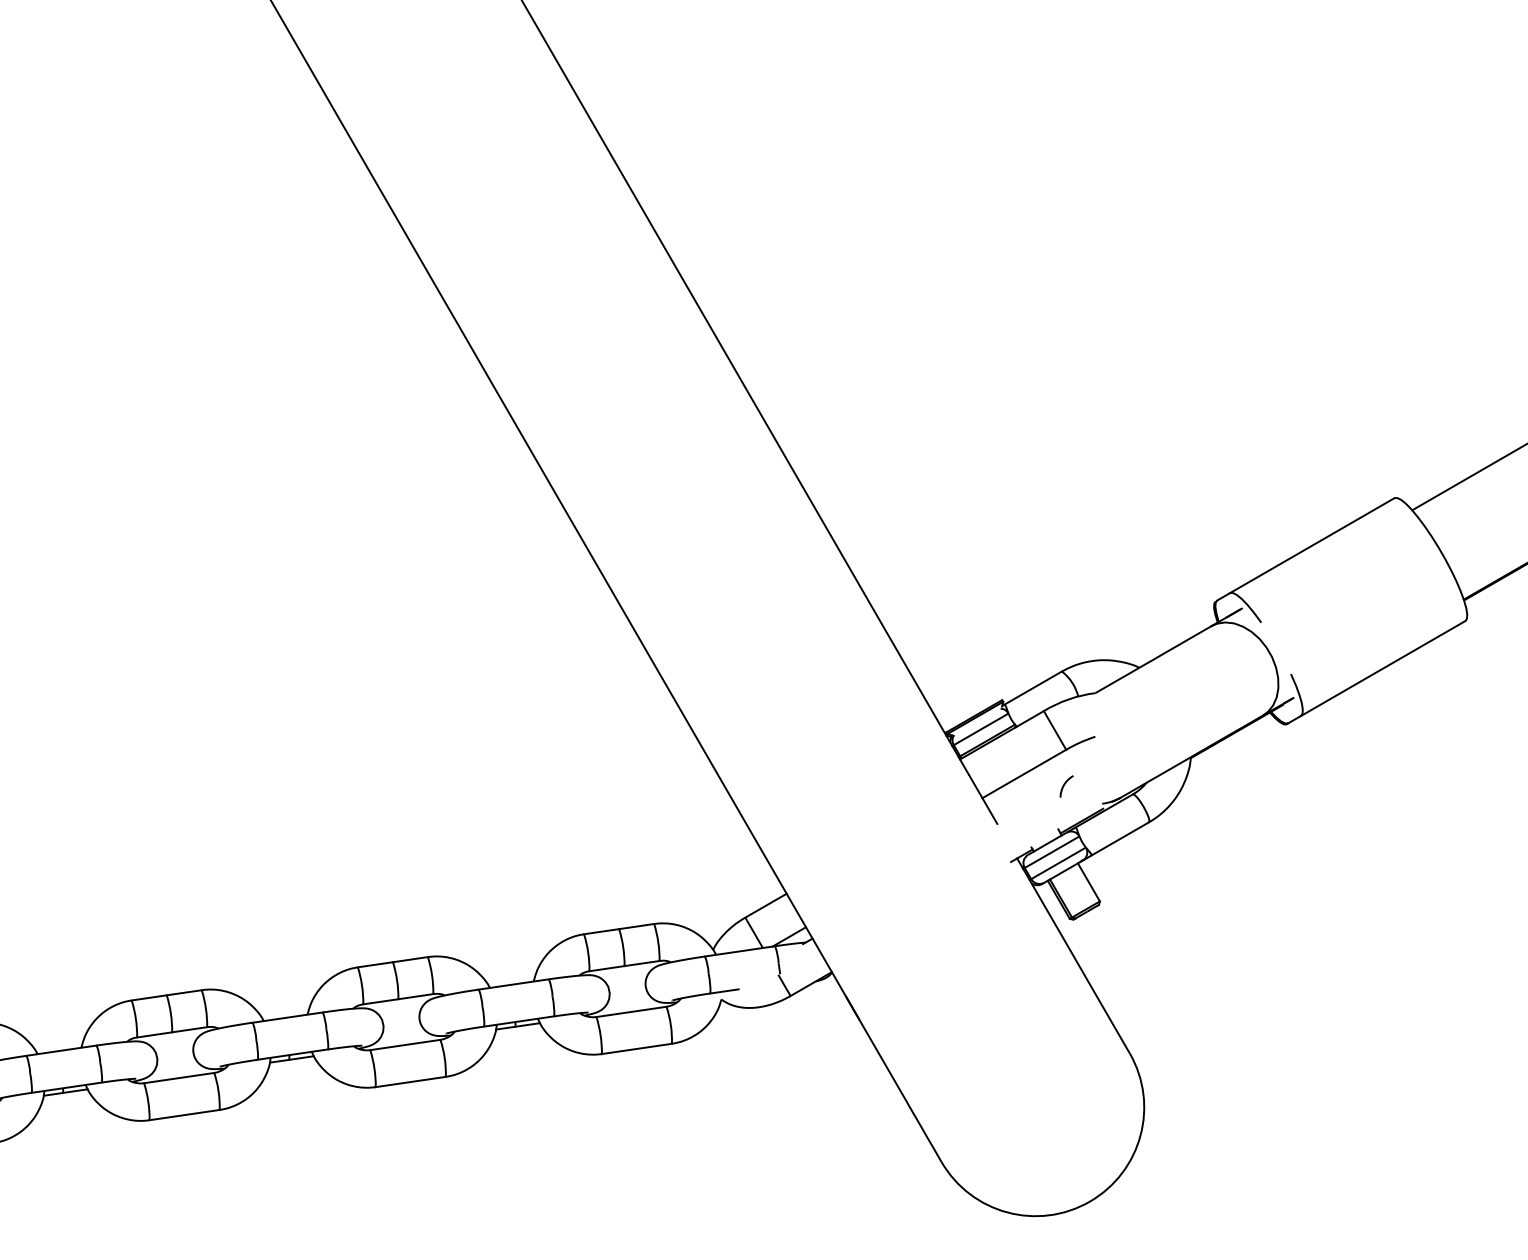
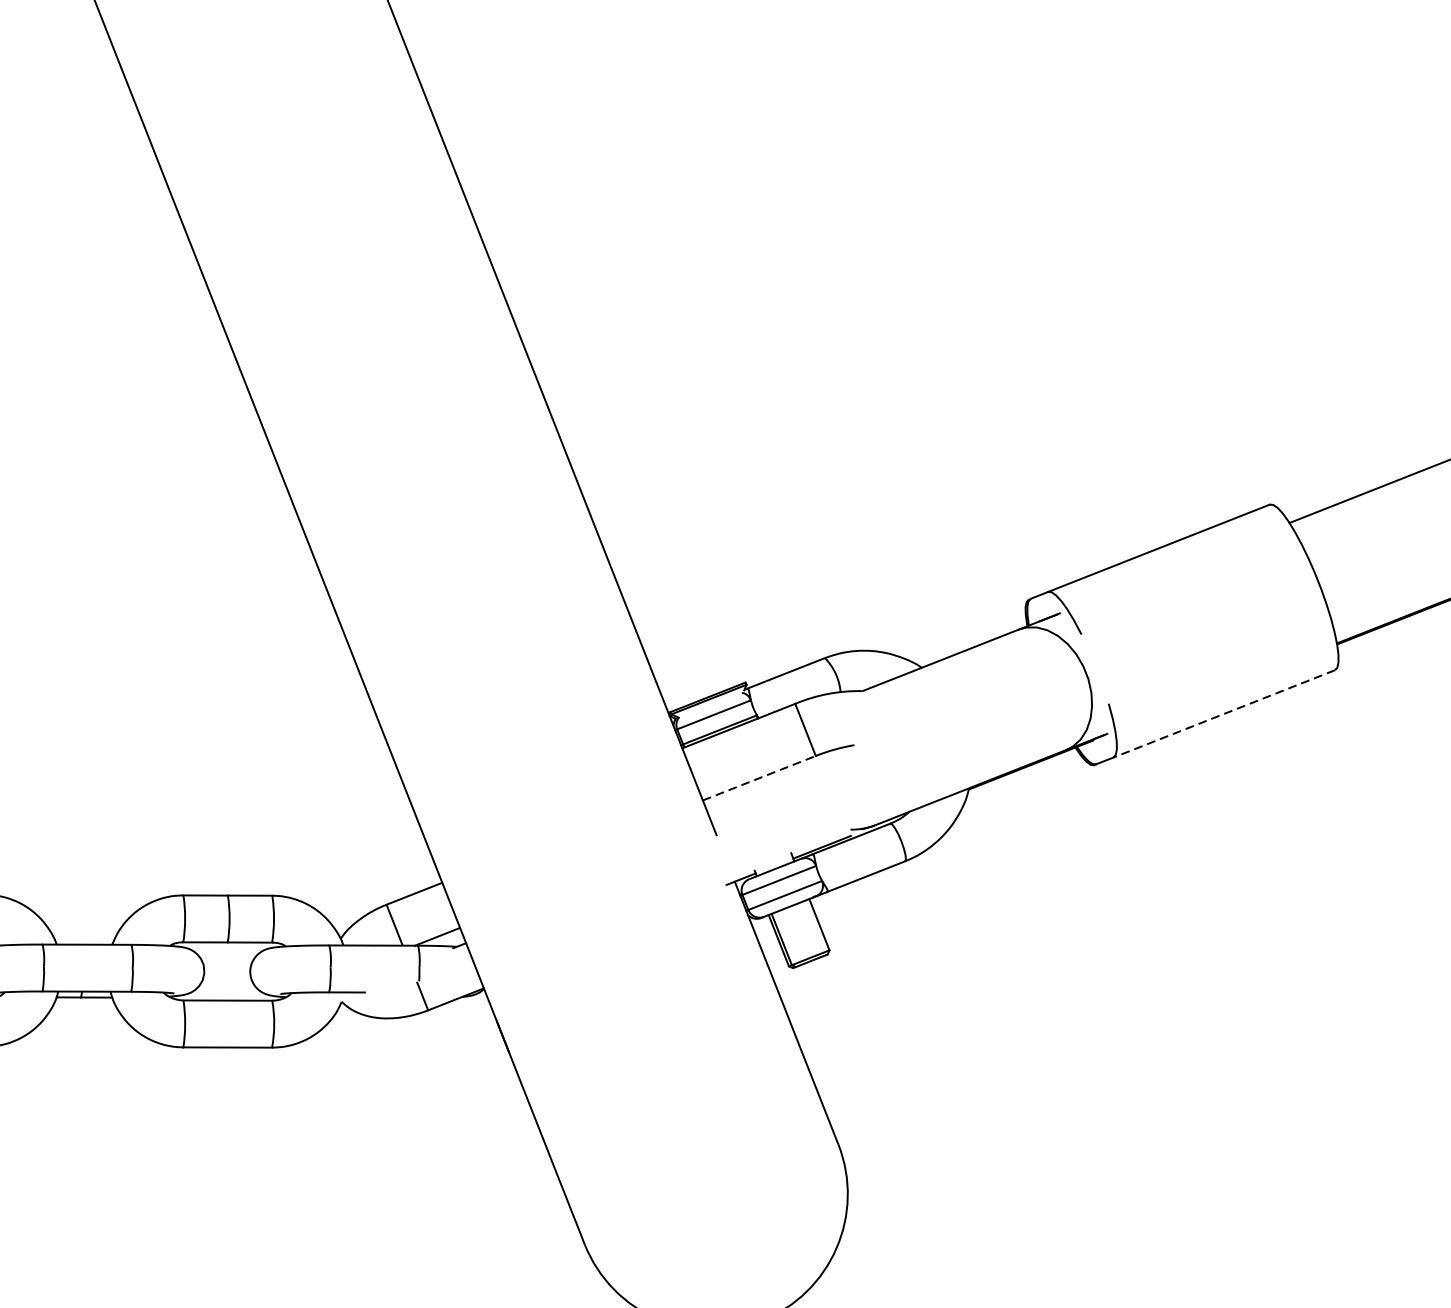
line: (1383, 668) -> (1224, 713), solid -> dashed
line: (1024, 773) -> (759, 777), solid -> dashed
arc: (1064, 786) -> (806, 801), removed

